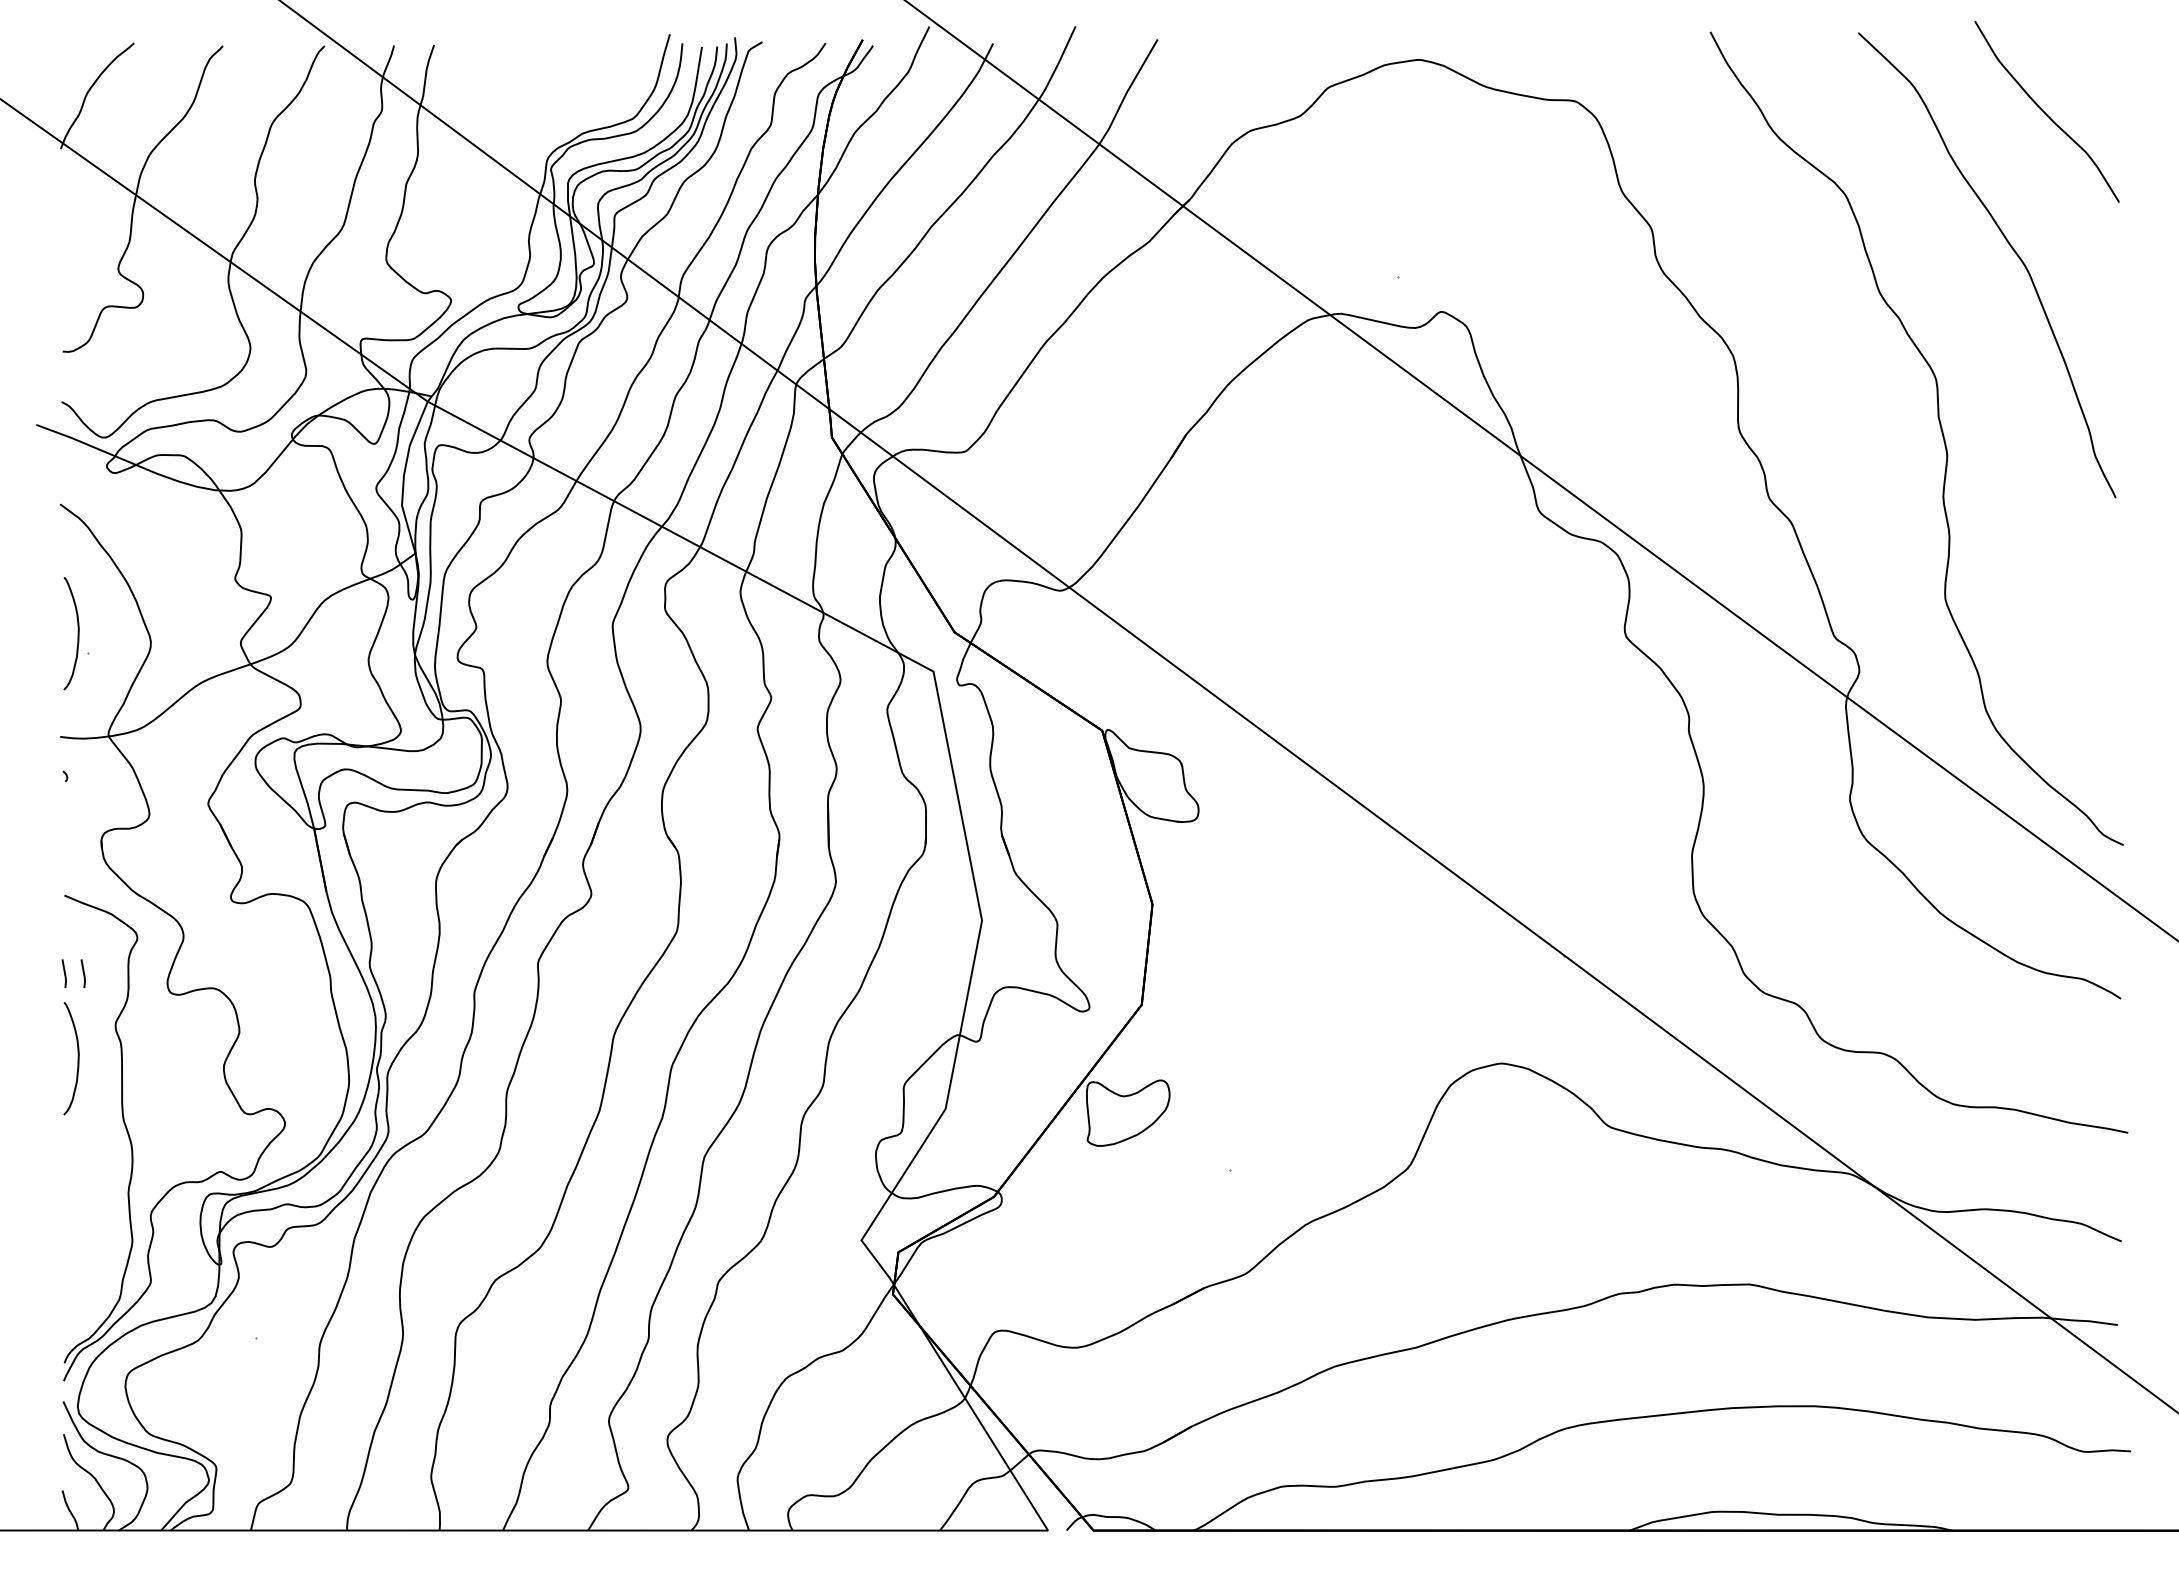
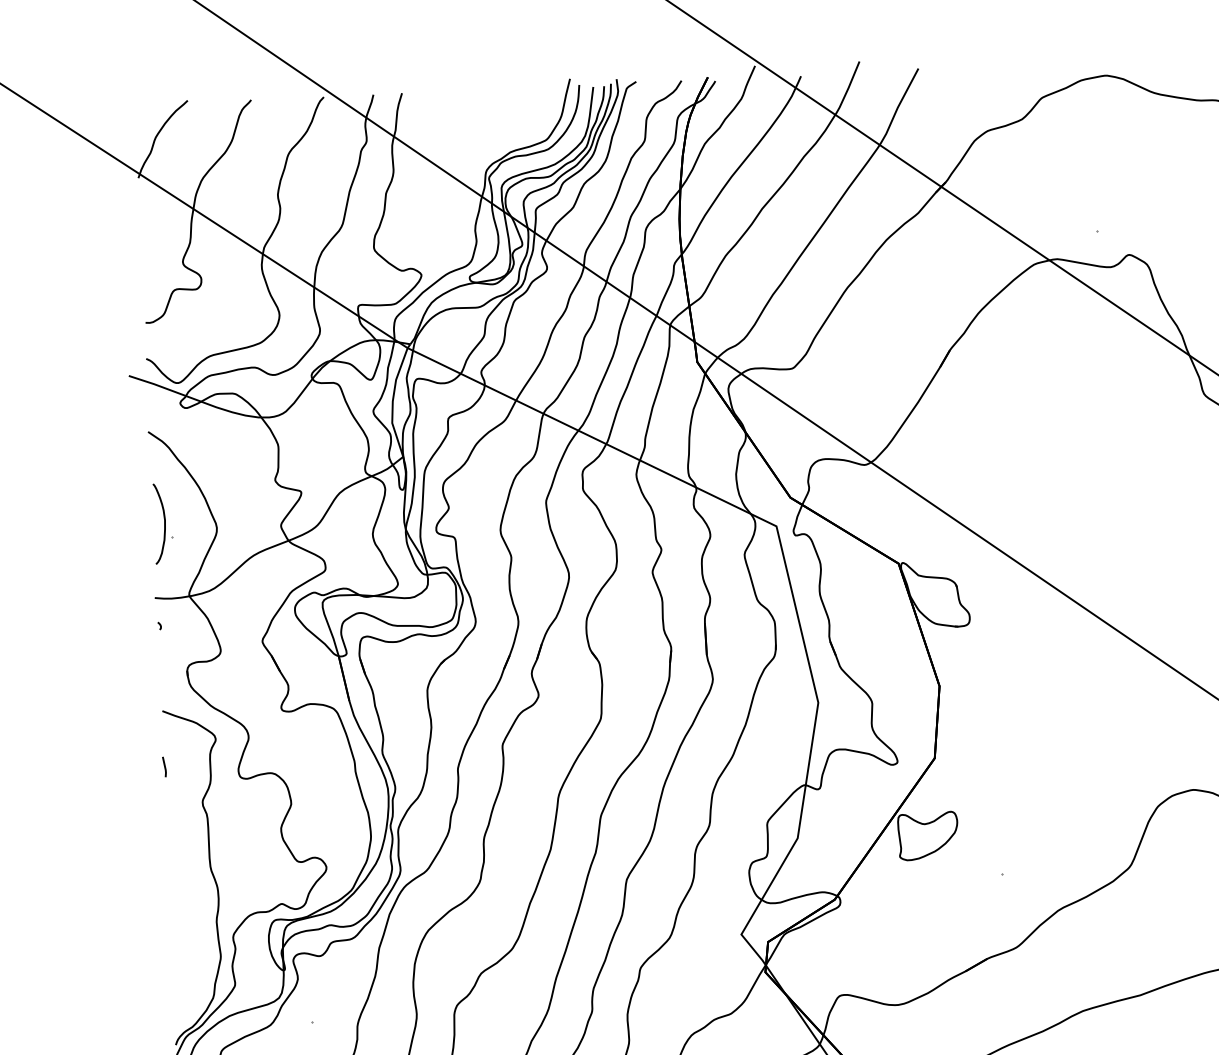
line: (82, 972) -> (177, 765), removed
curve: (77, 1058) -> (176, 827), removed

